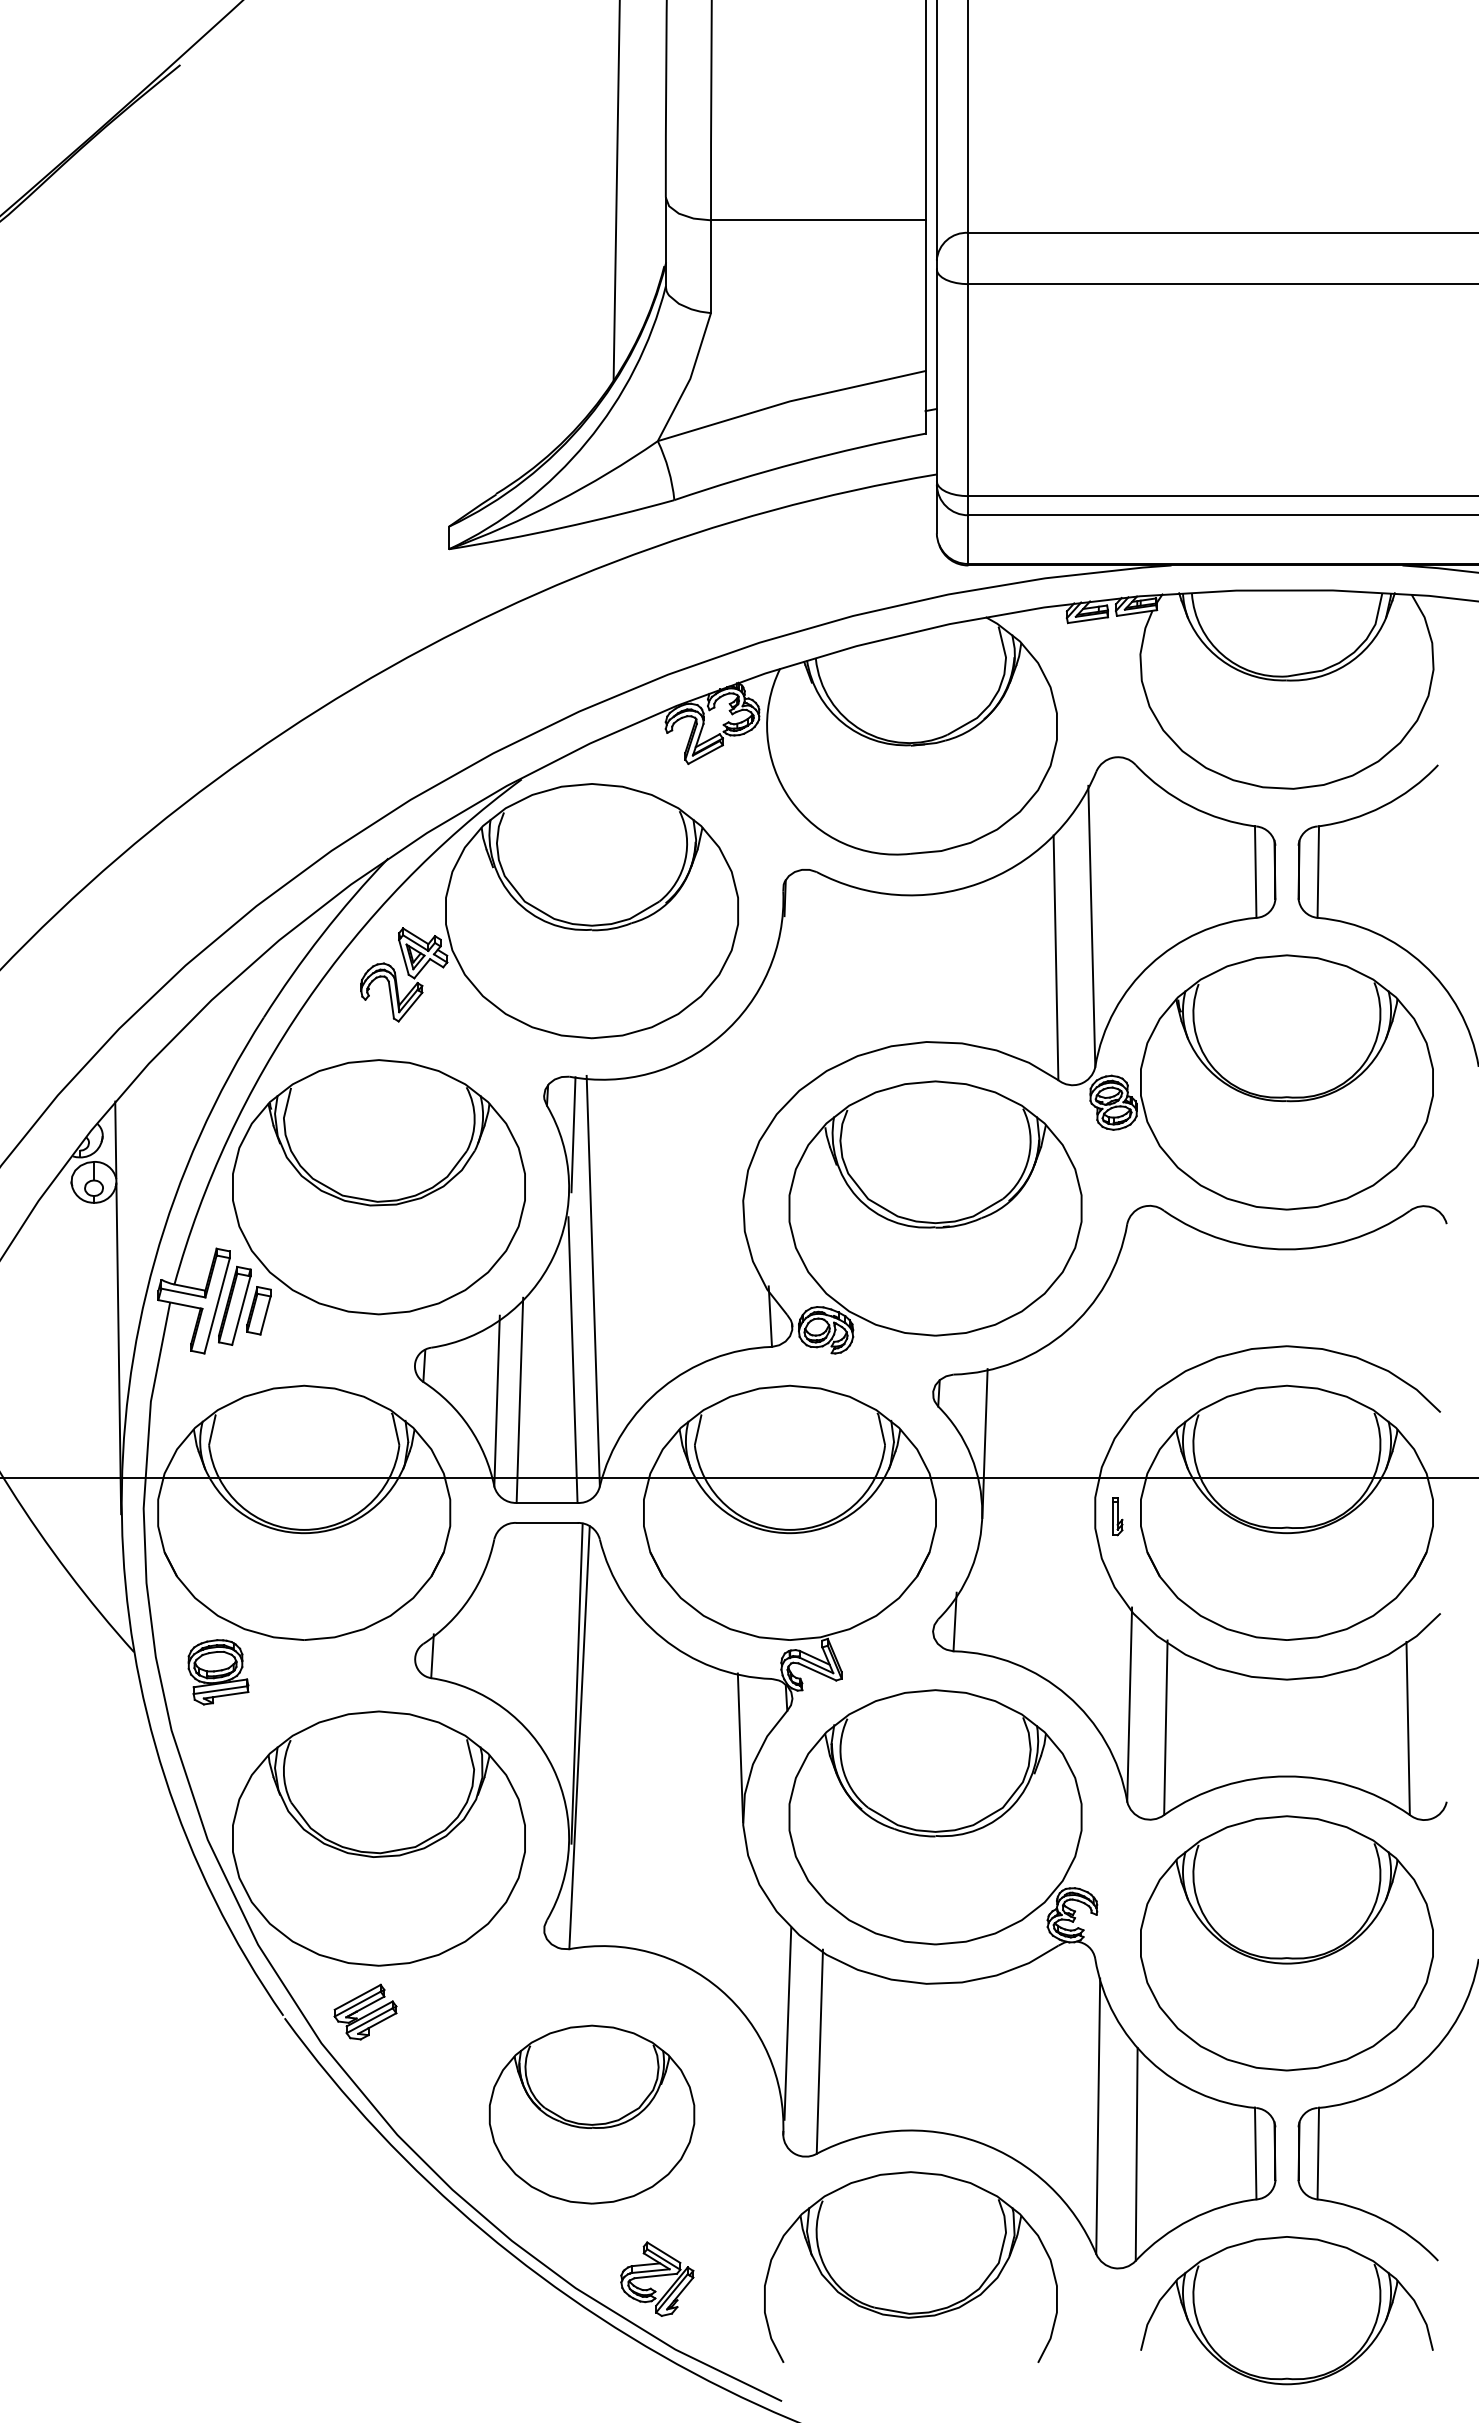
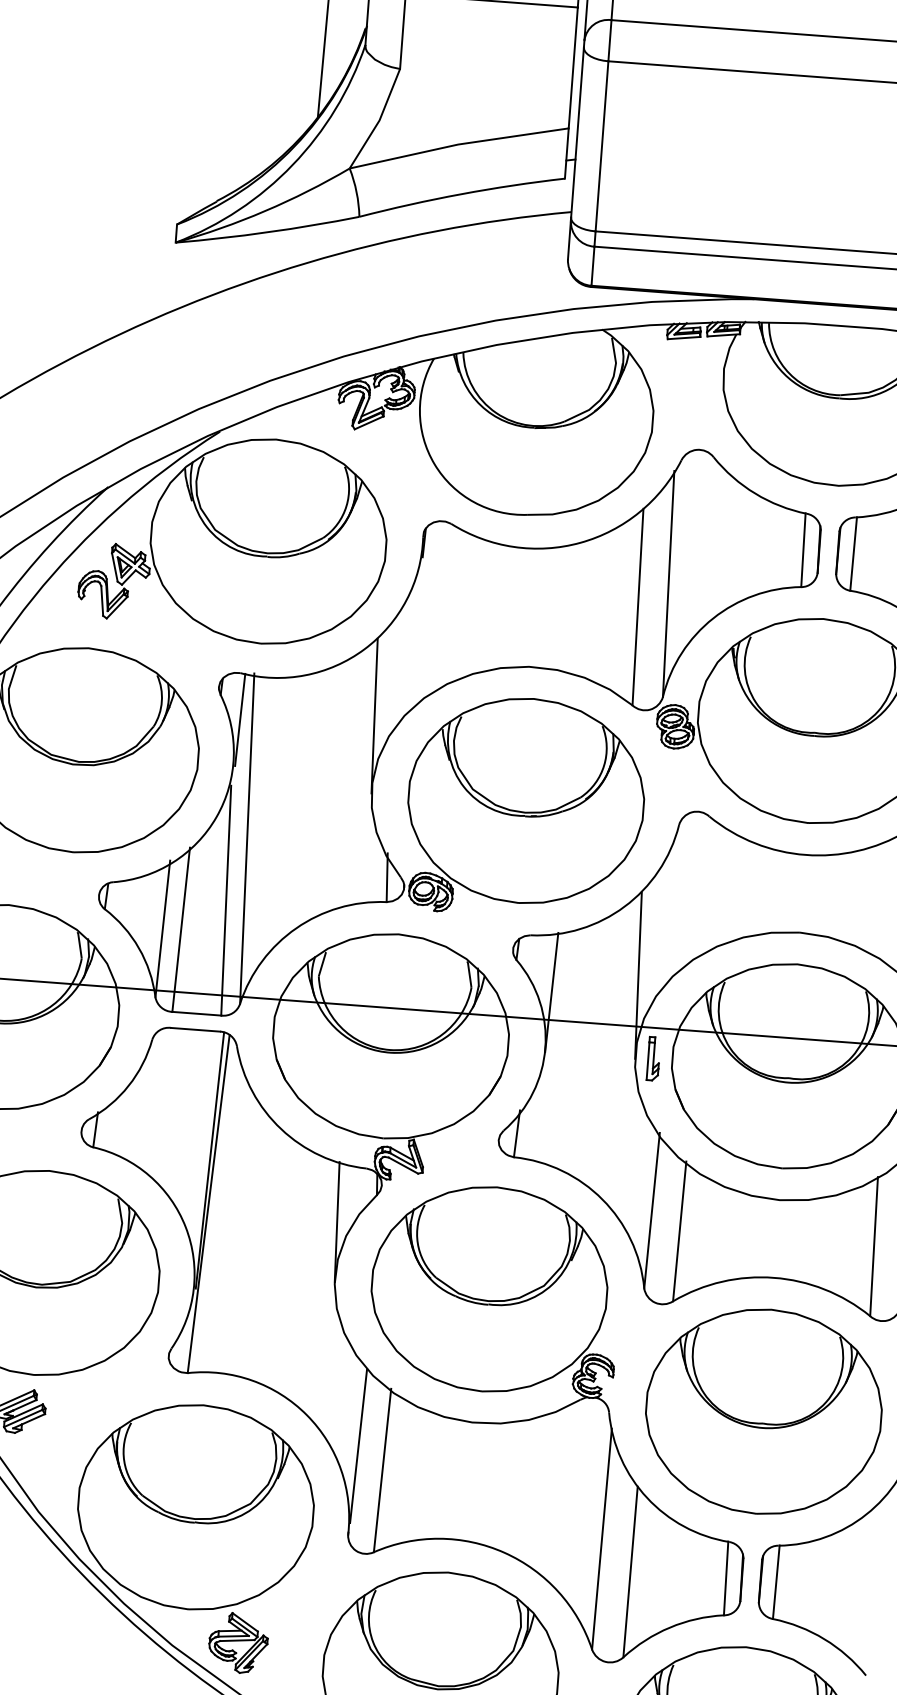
line: (739, 1117) -> (374, 716), added
line: (1090, 1414) -> (638, 975), added
part: (1117, 1516) -> (653, 1059), size x1.43
part: (591, 2114) -> (195, 1507), size x1.43

